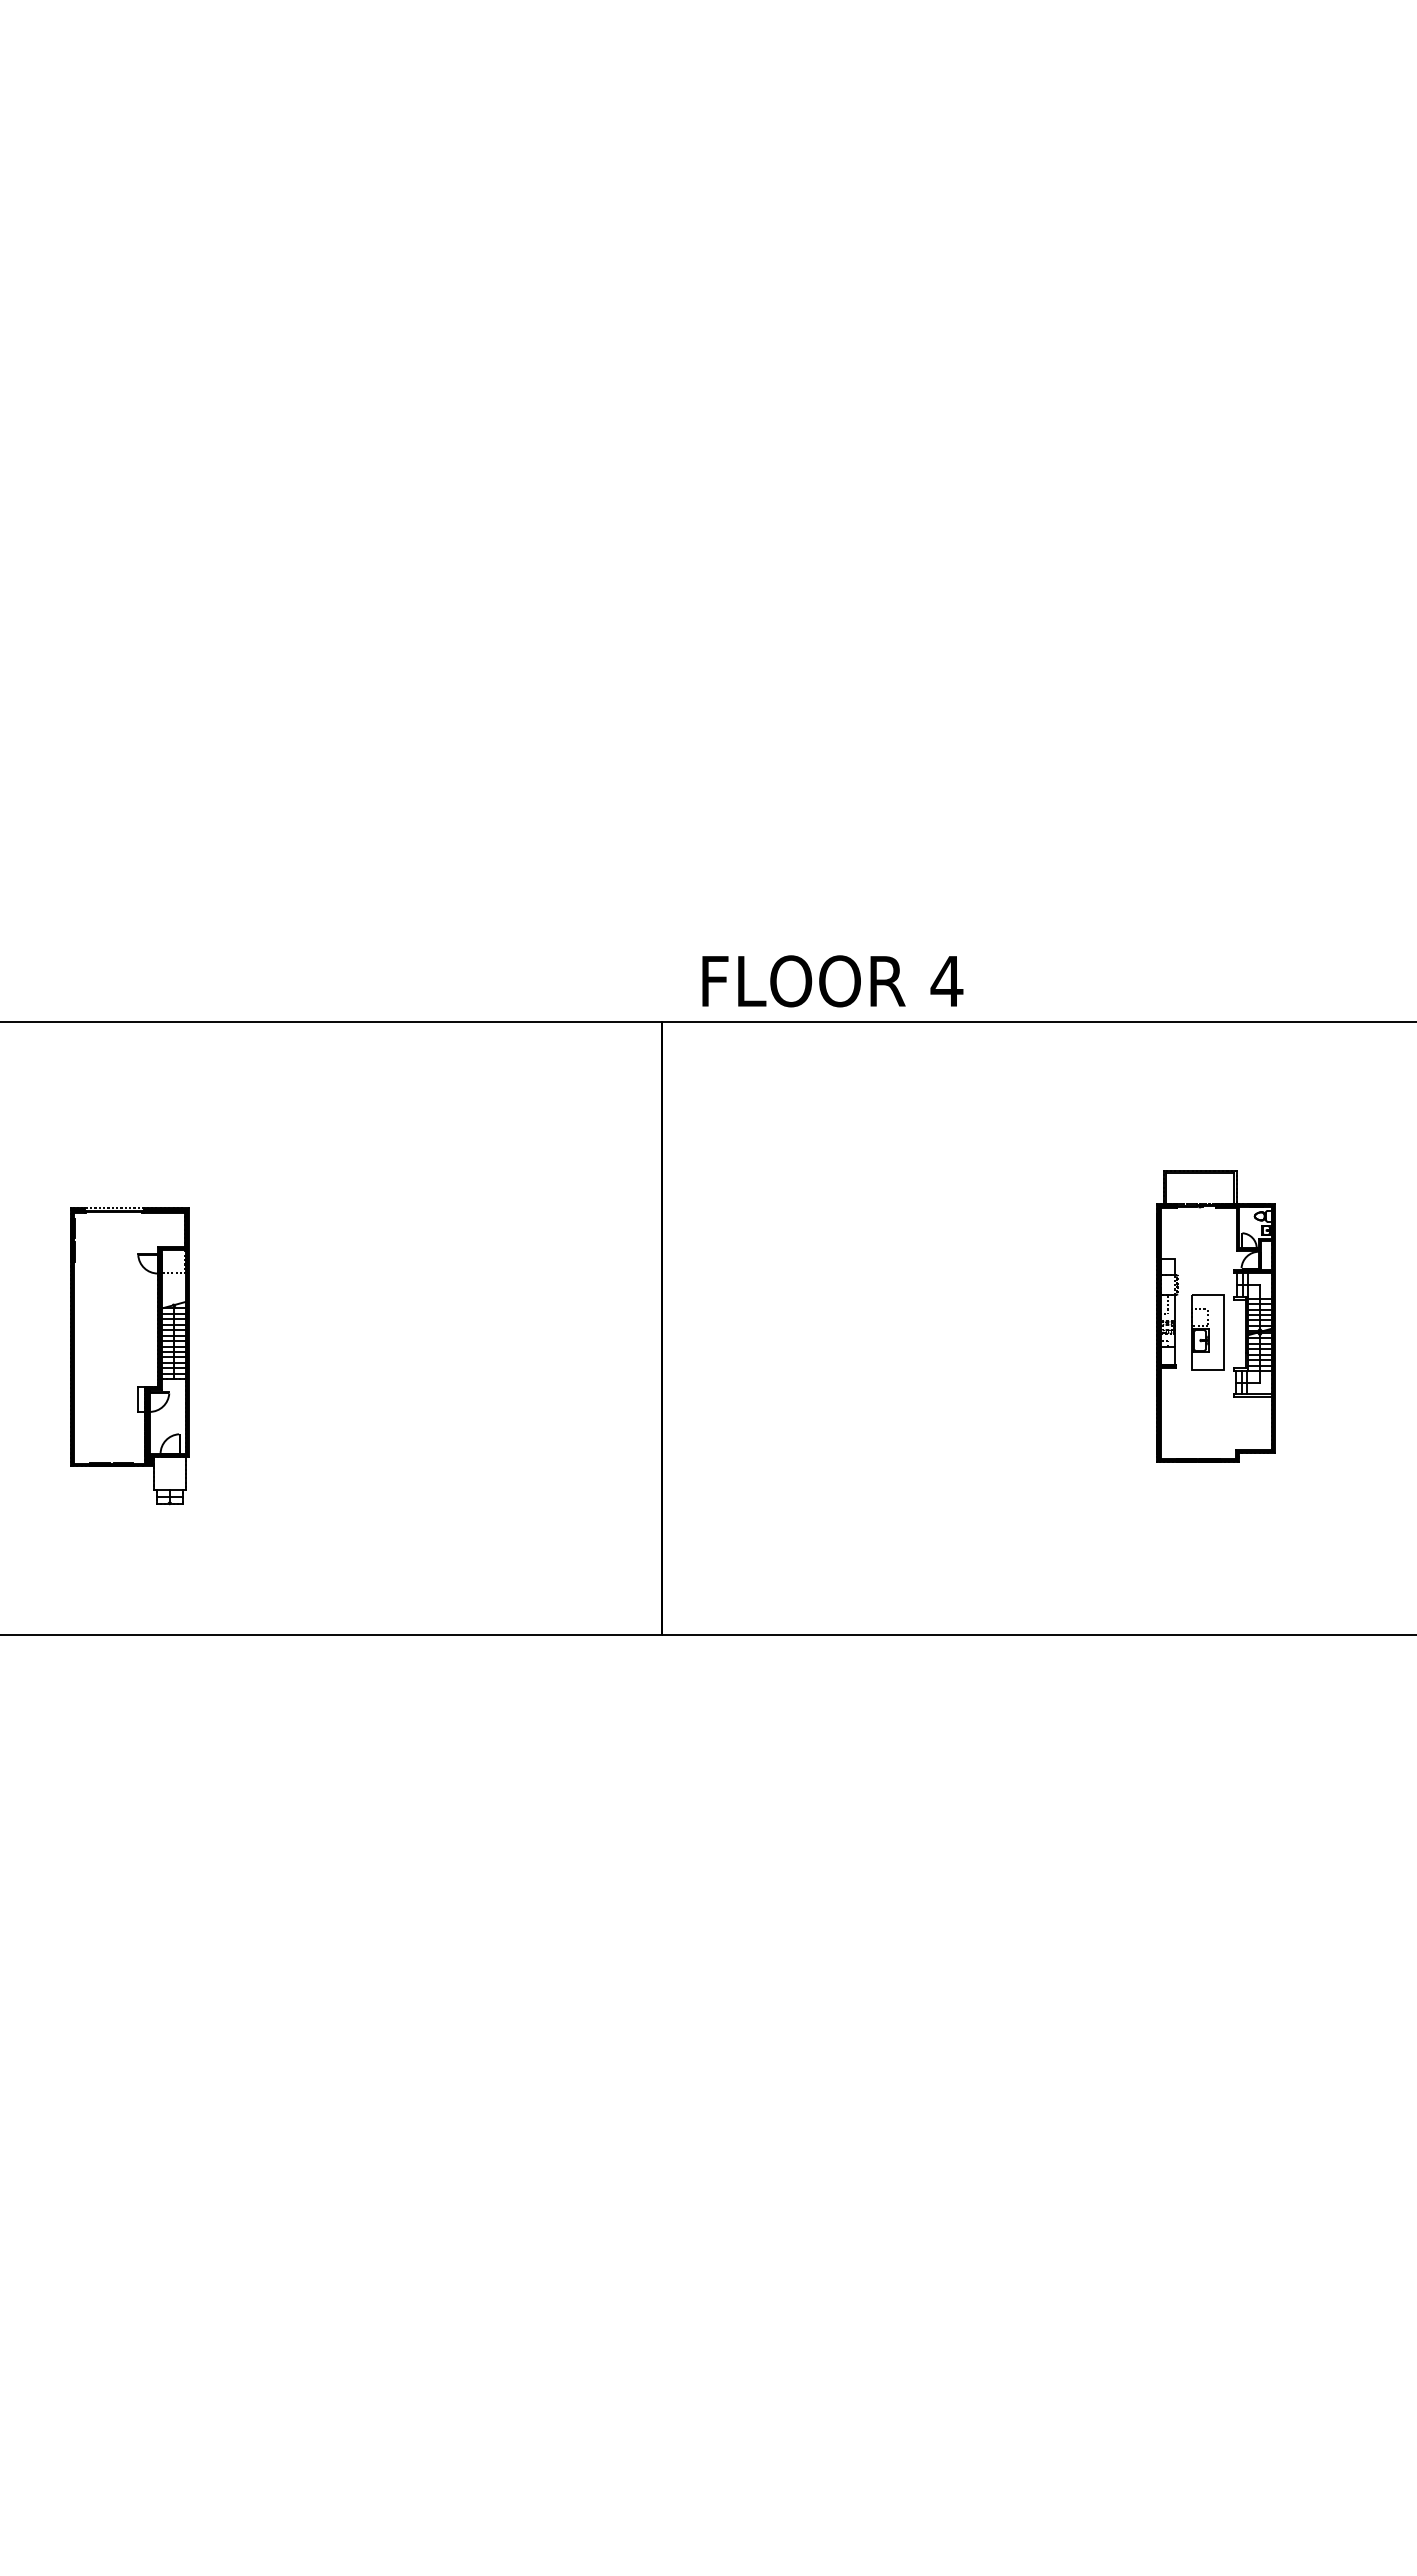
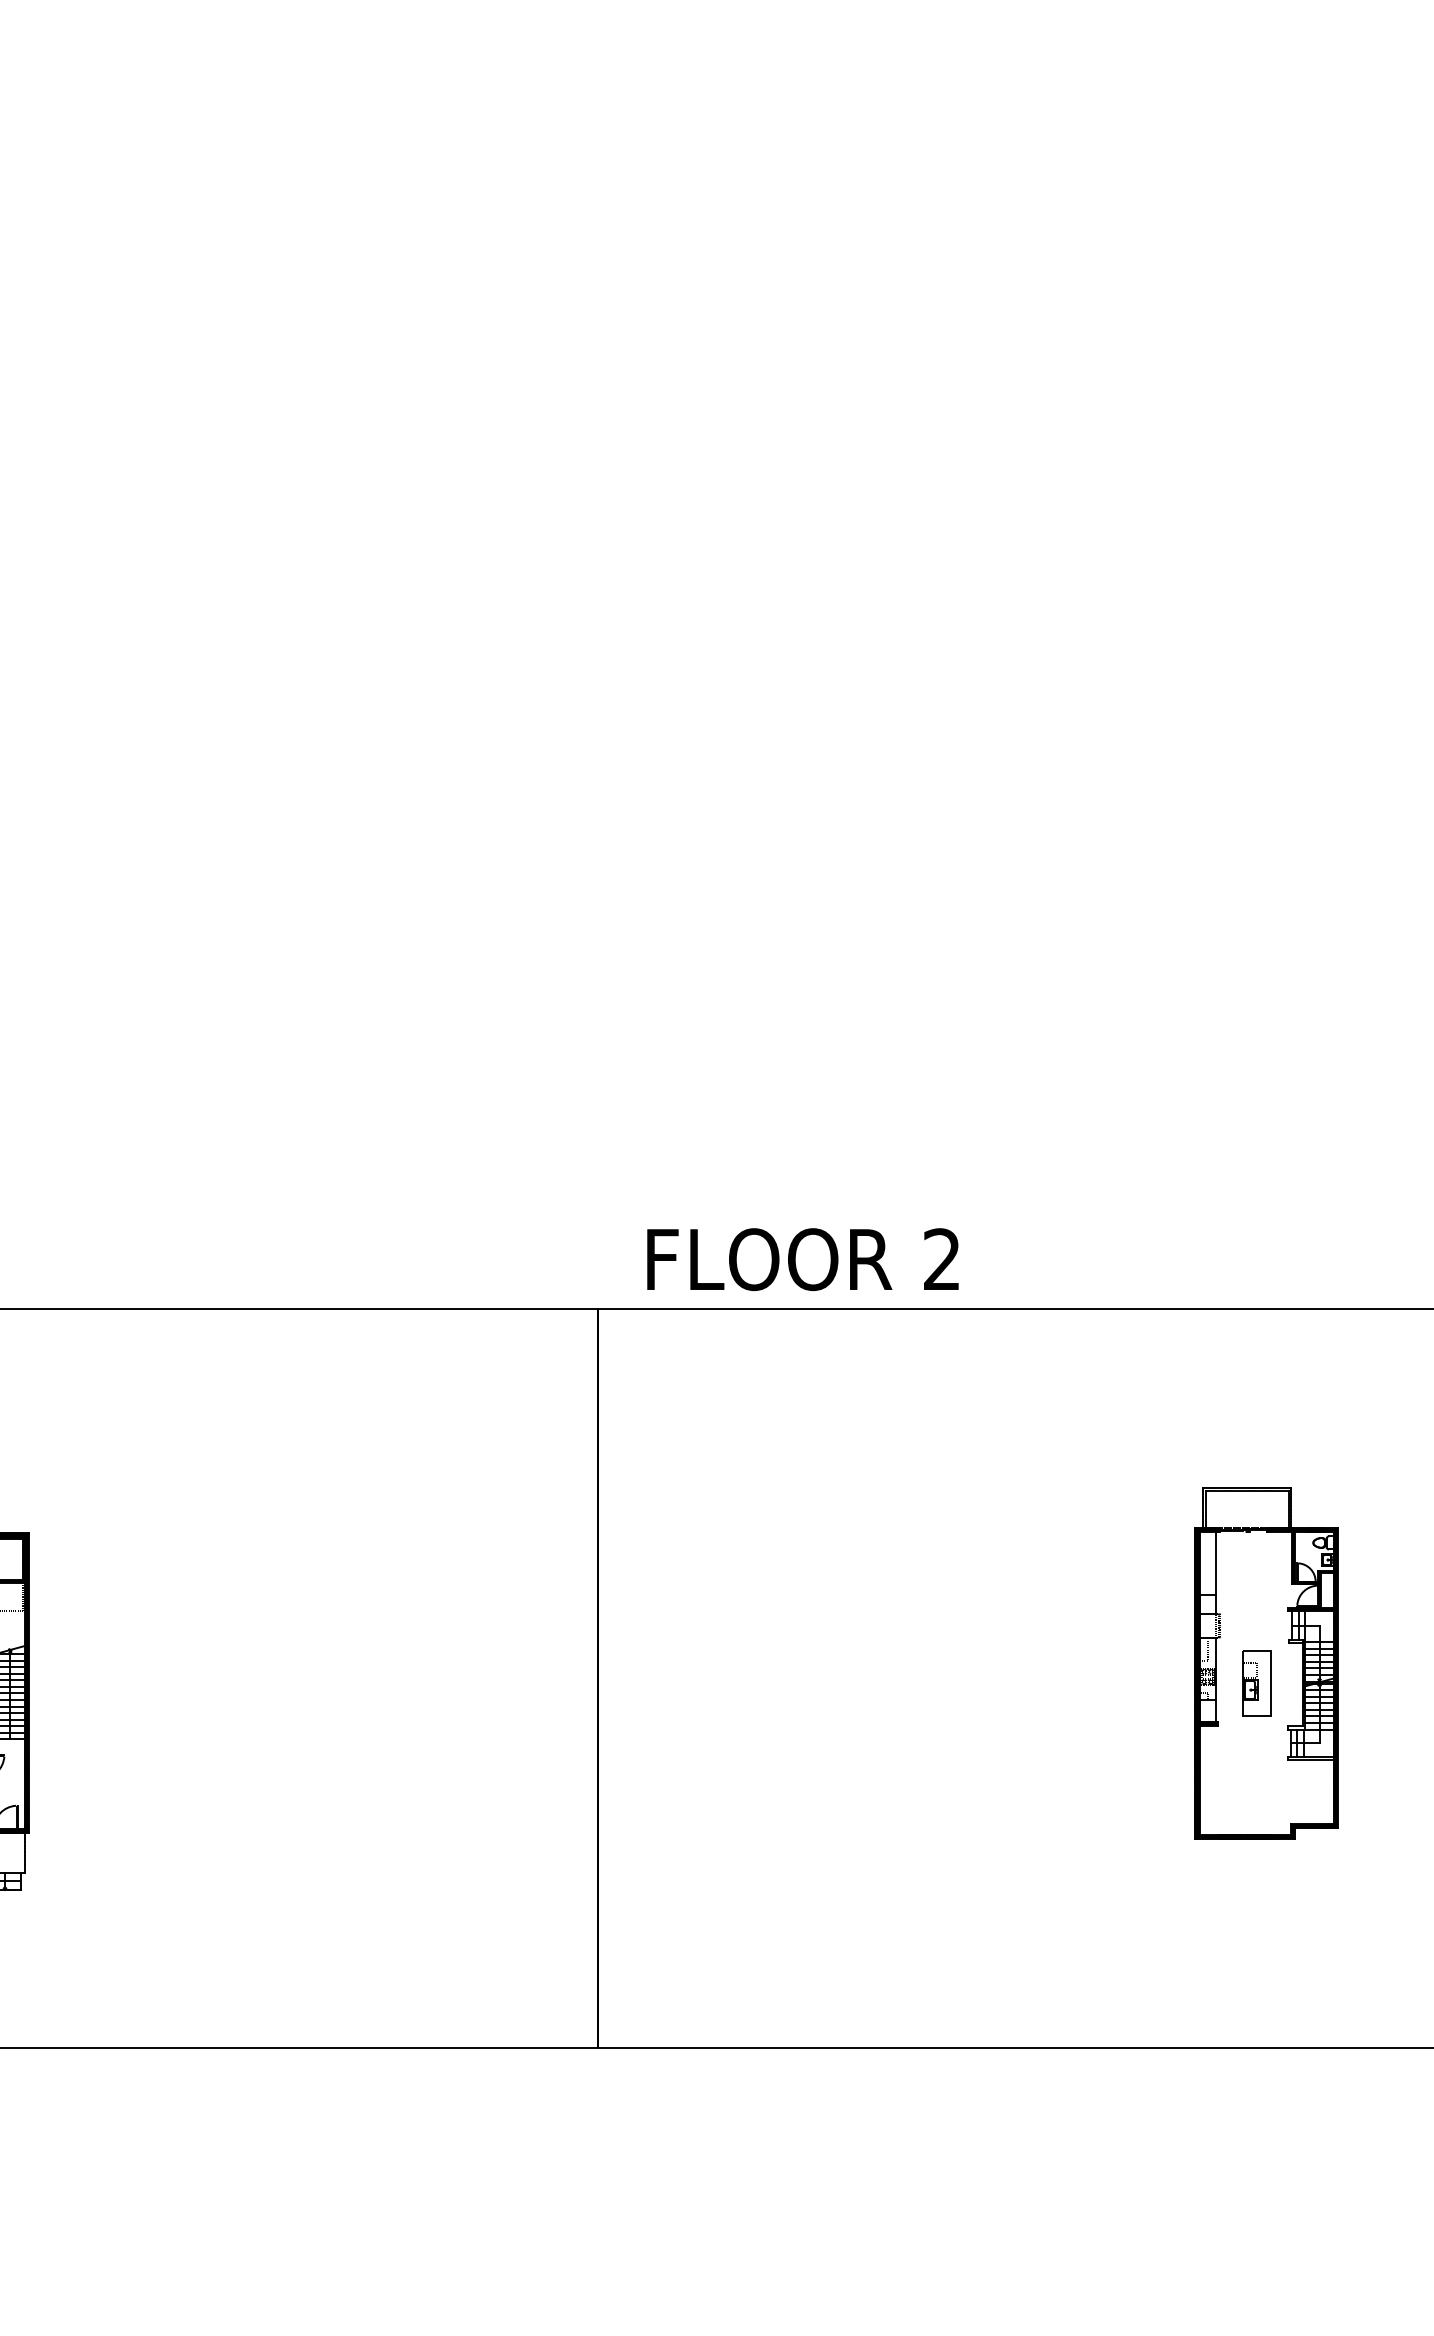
text: (946, 980) -> (941, 1258), 4 -> 2
line: (1174, 1233) -> (1216, 1563), added
part: (1207, 1332) -> (1256, 1683), size x0.71

